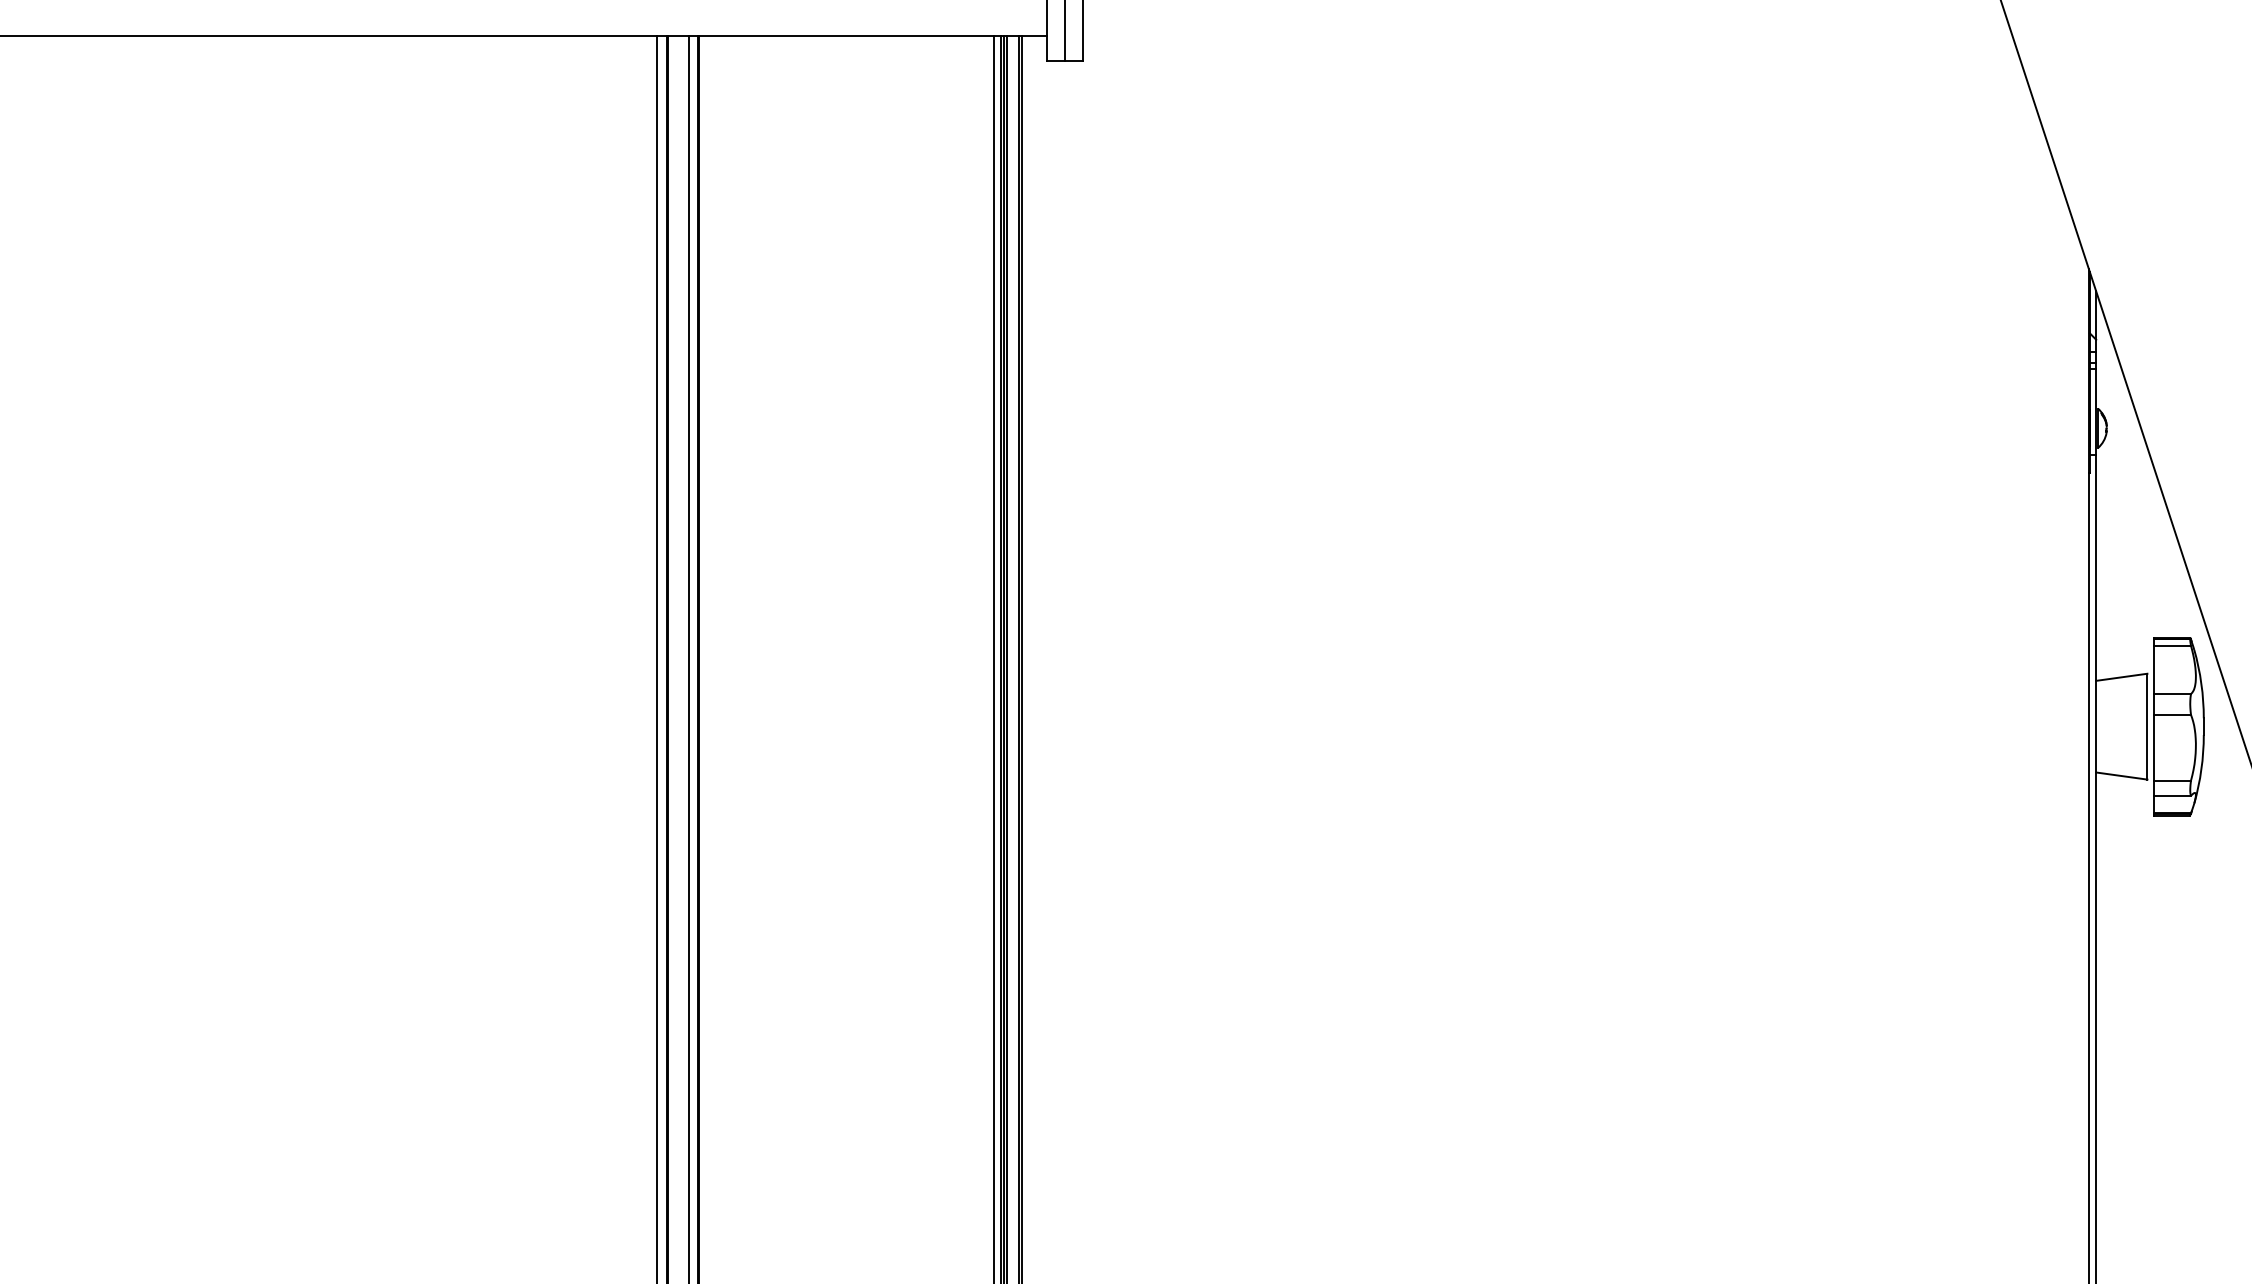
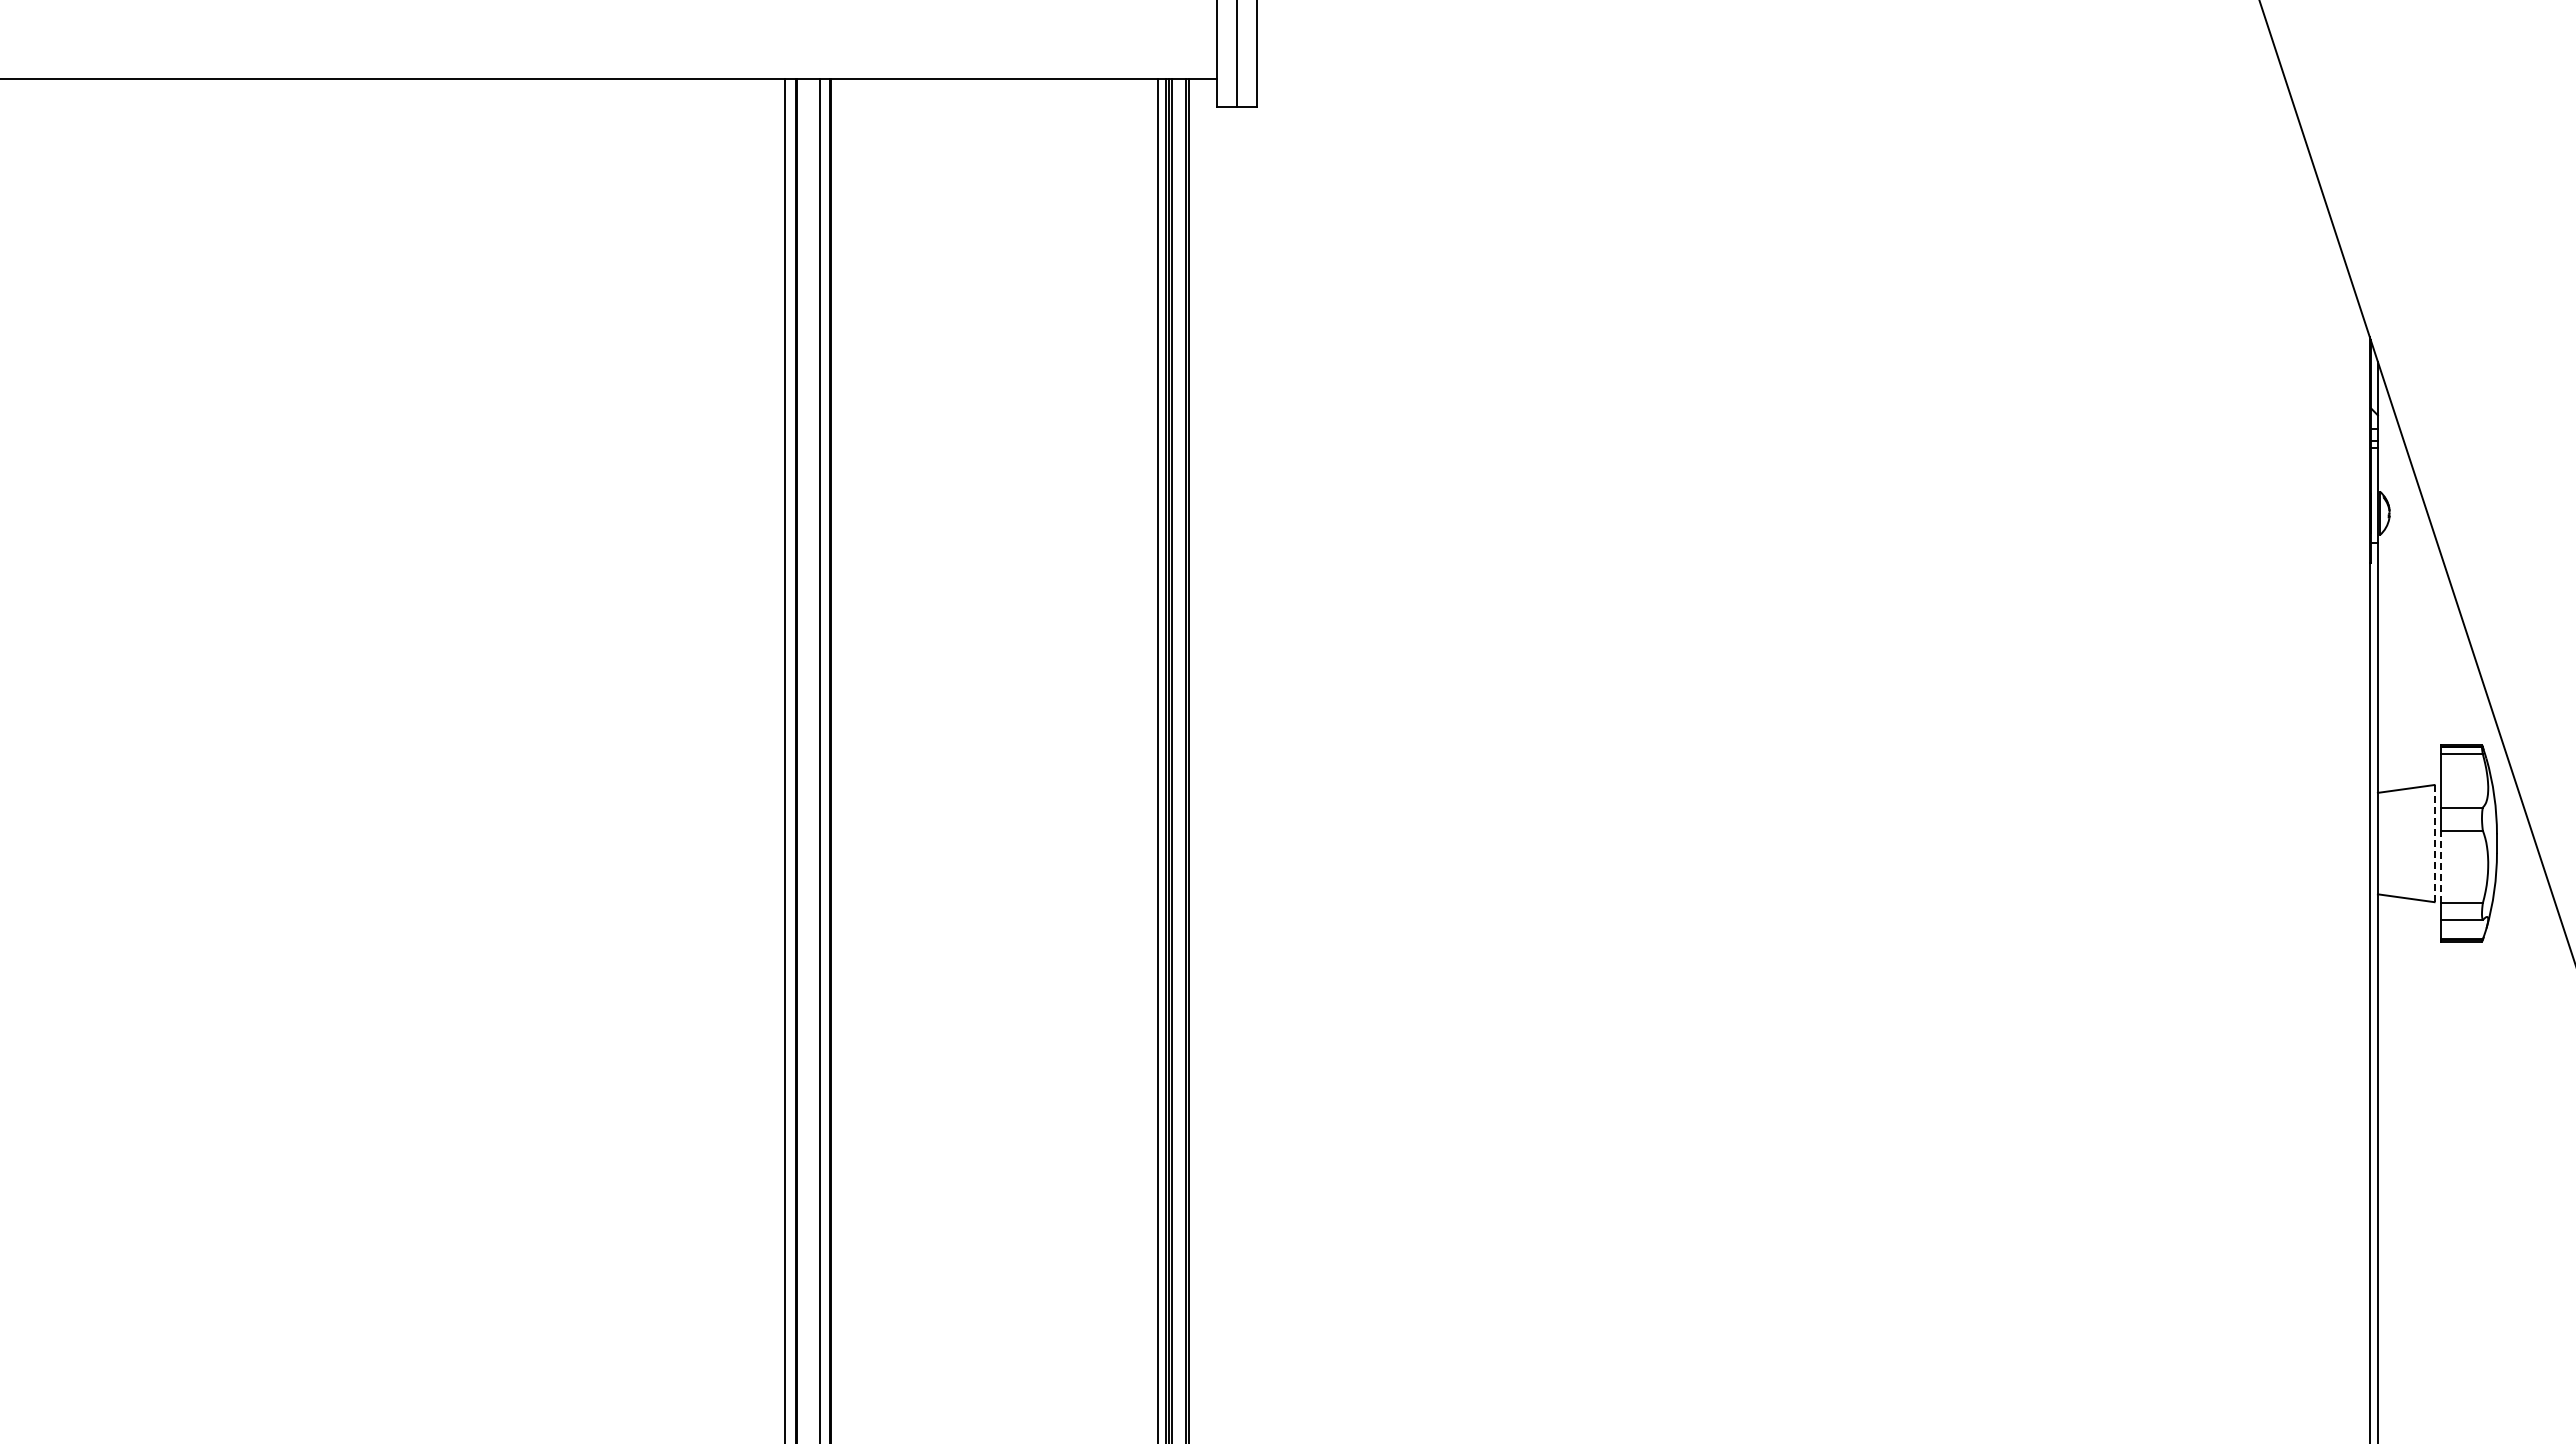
line: (2147, 726) -> (2434, 843), solid -> dashed
line: (2153, 747) -> (2441, 866), solid -> dashed

